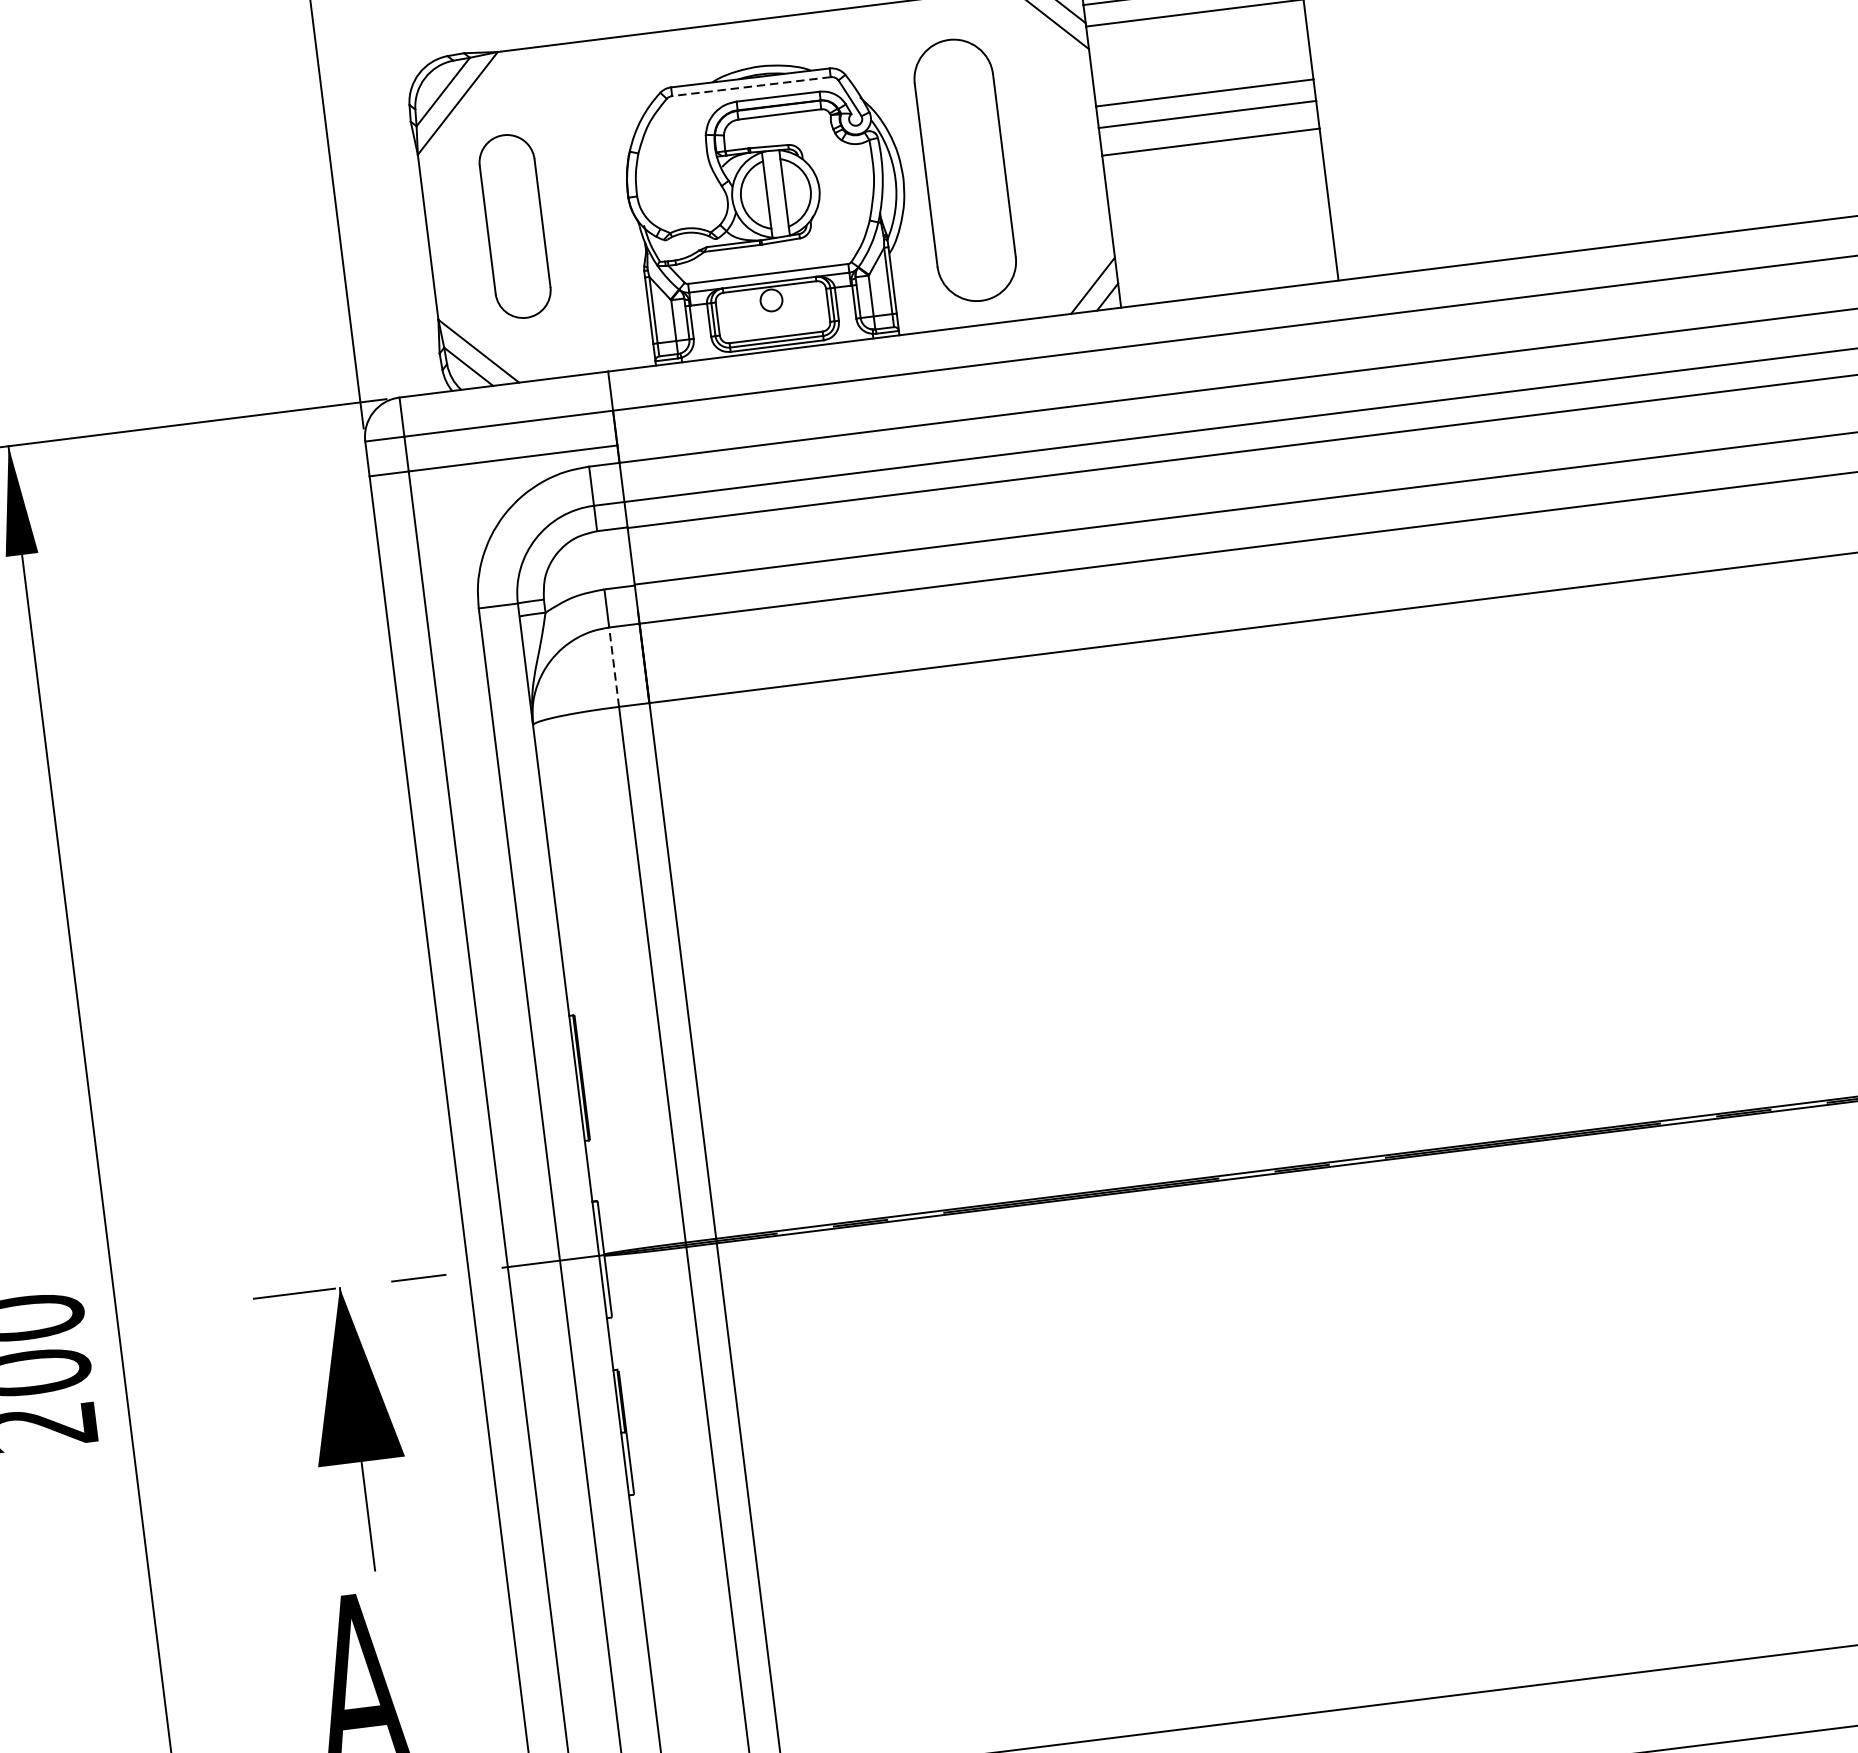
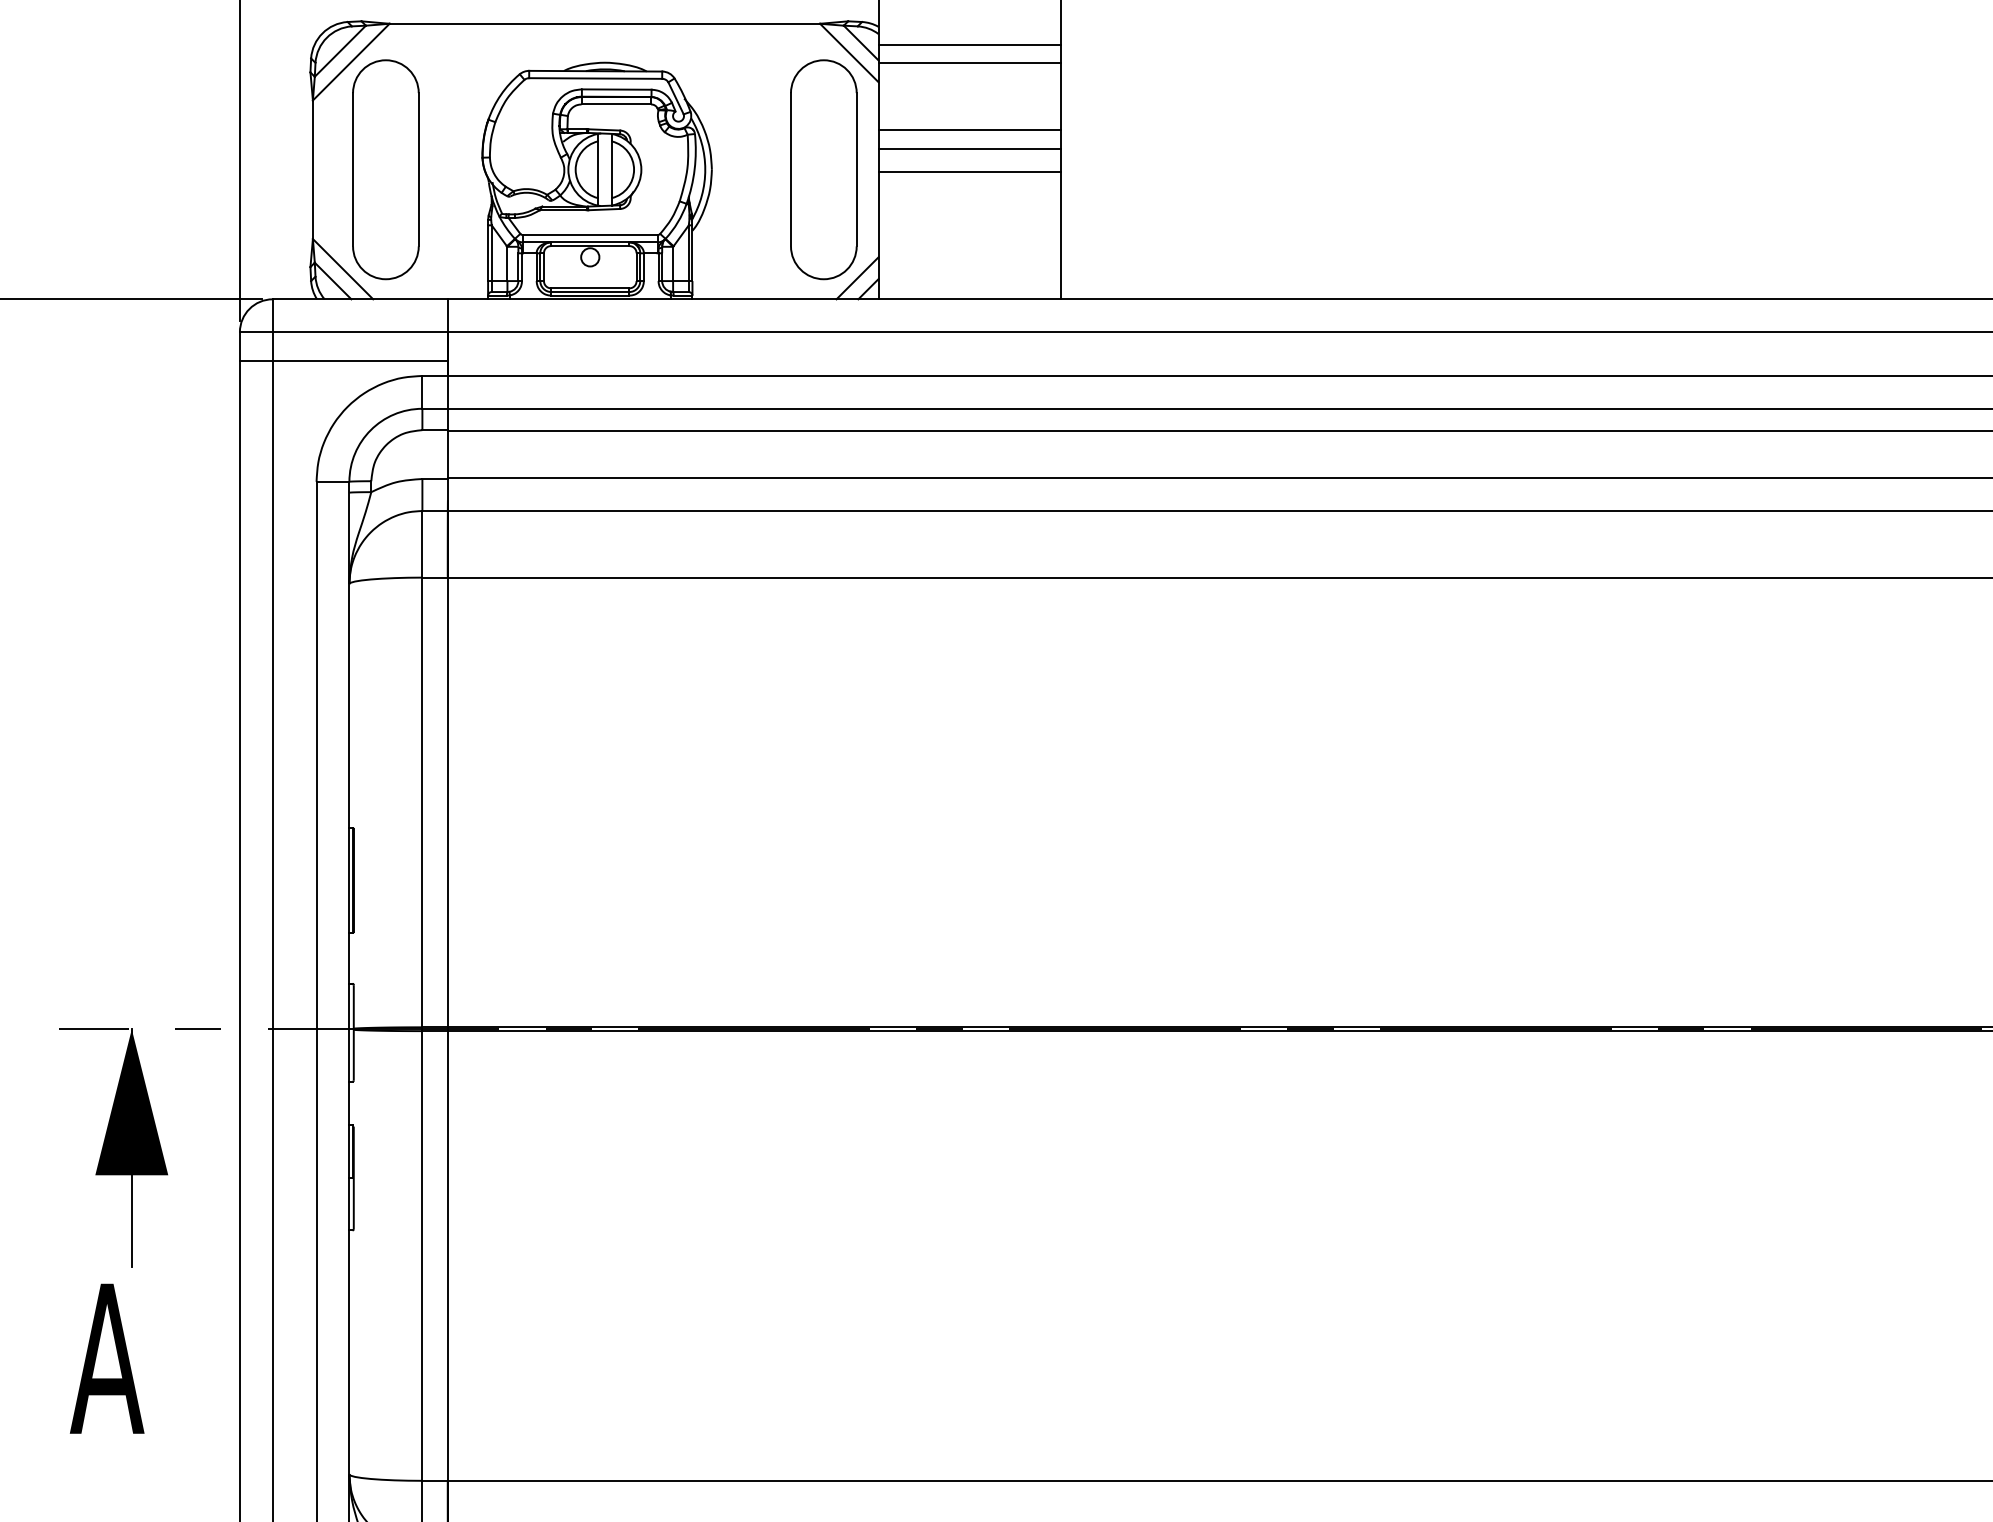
line: (751, 86) -> (595, 78), dashed -> solid
part: (964, 170) -> (823, 169), moved
part: (514, 226) -> (385, 169), size x1.43
line: (614, 666) -> (422, 543), dashed -> solid

